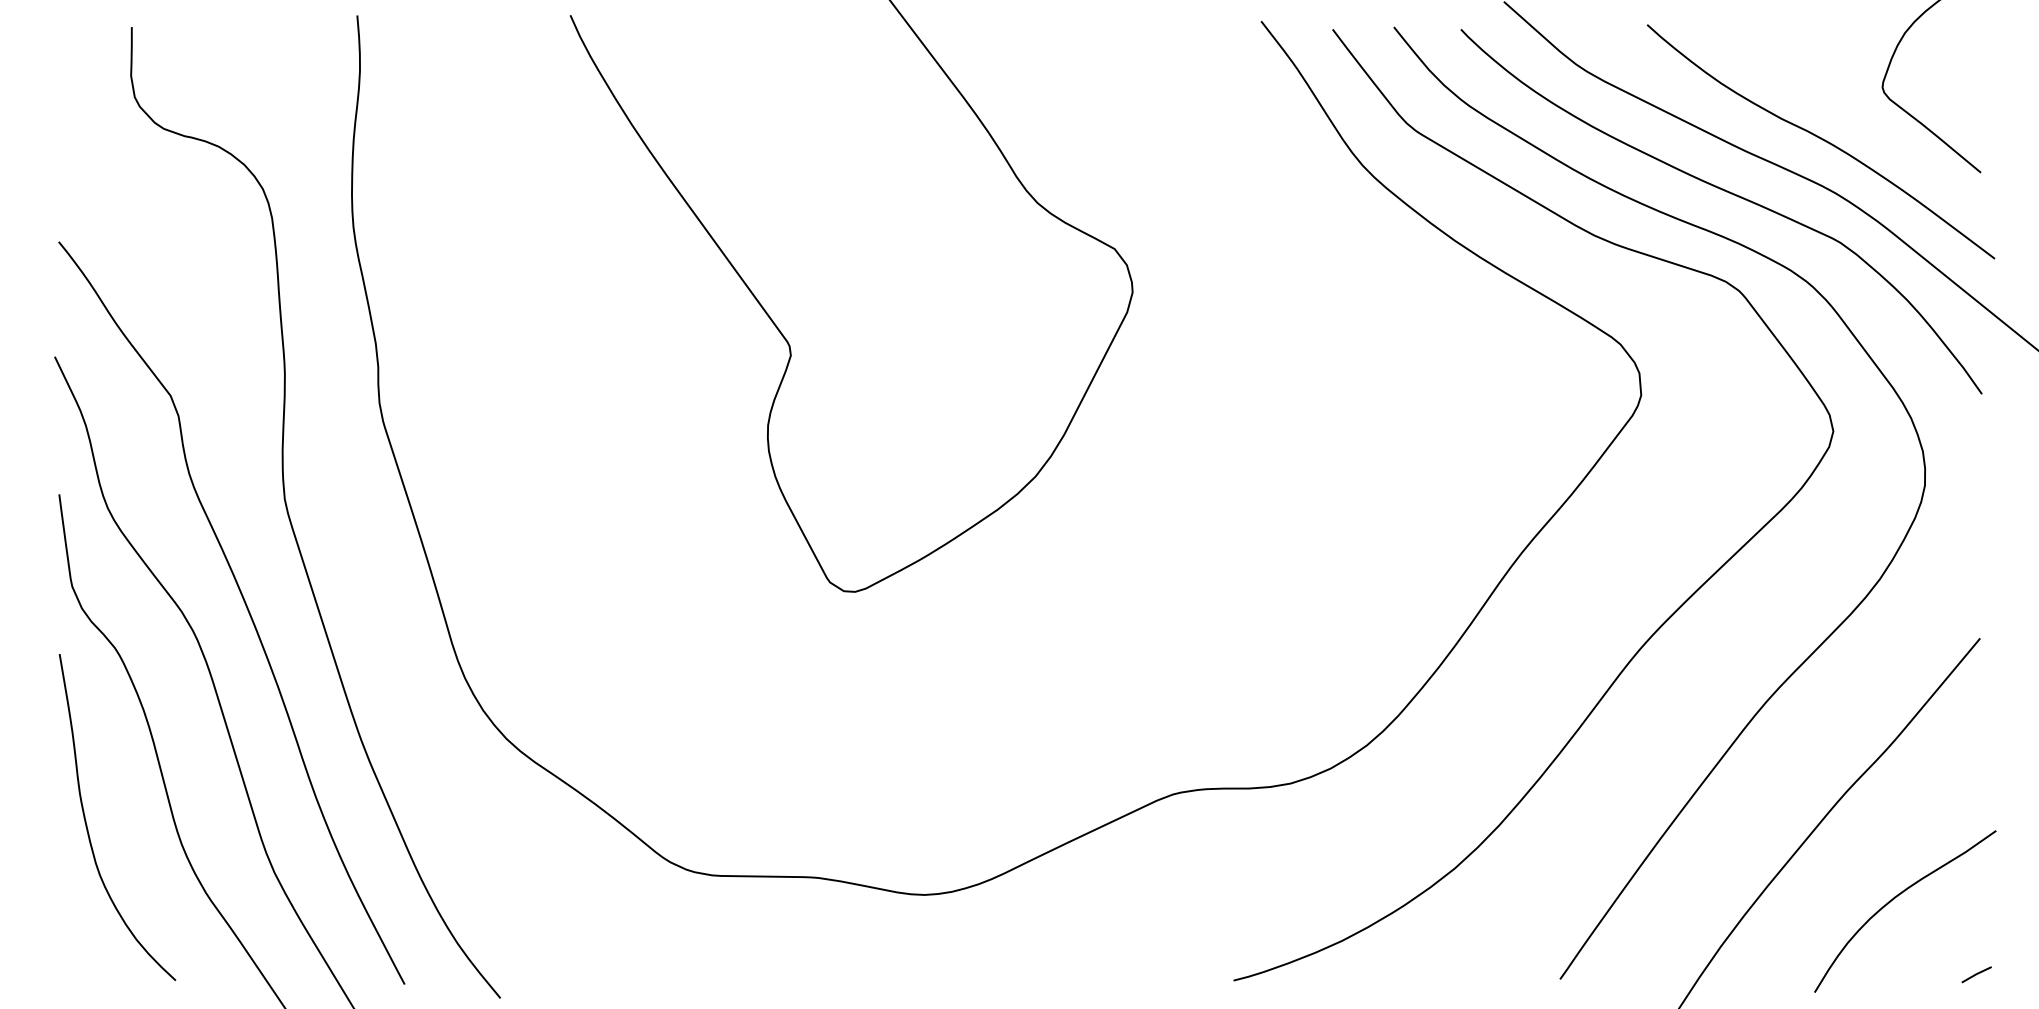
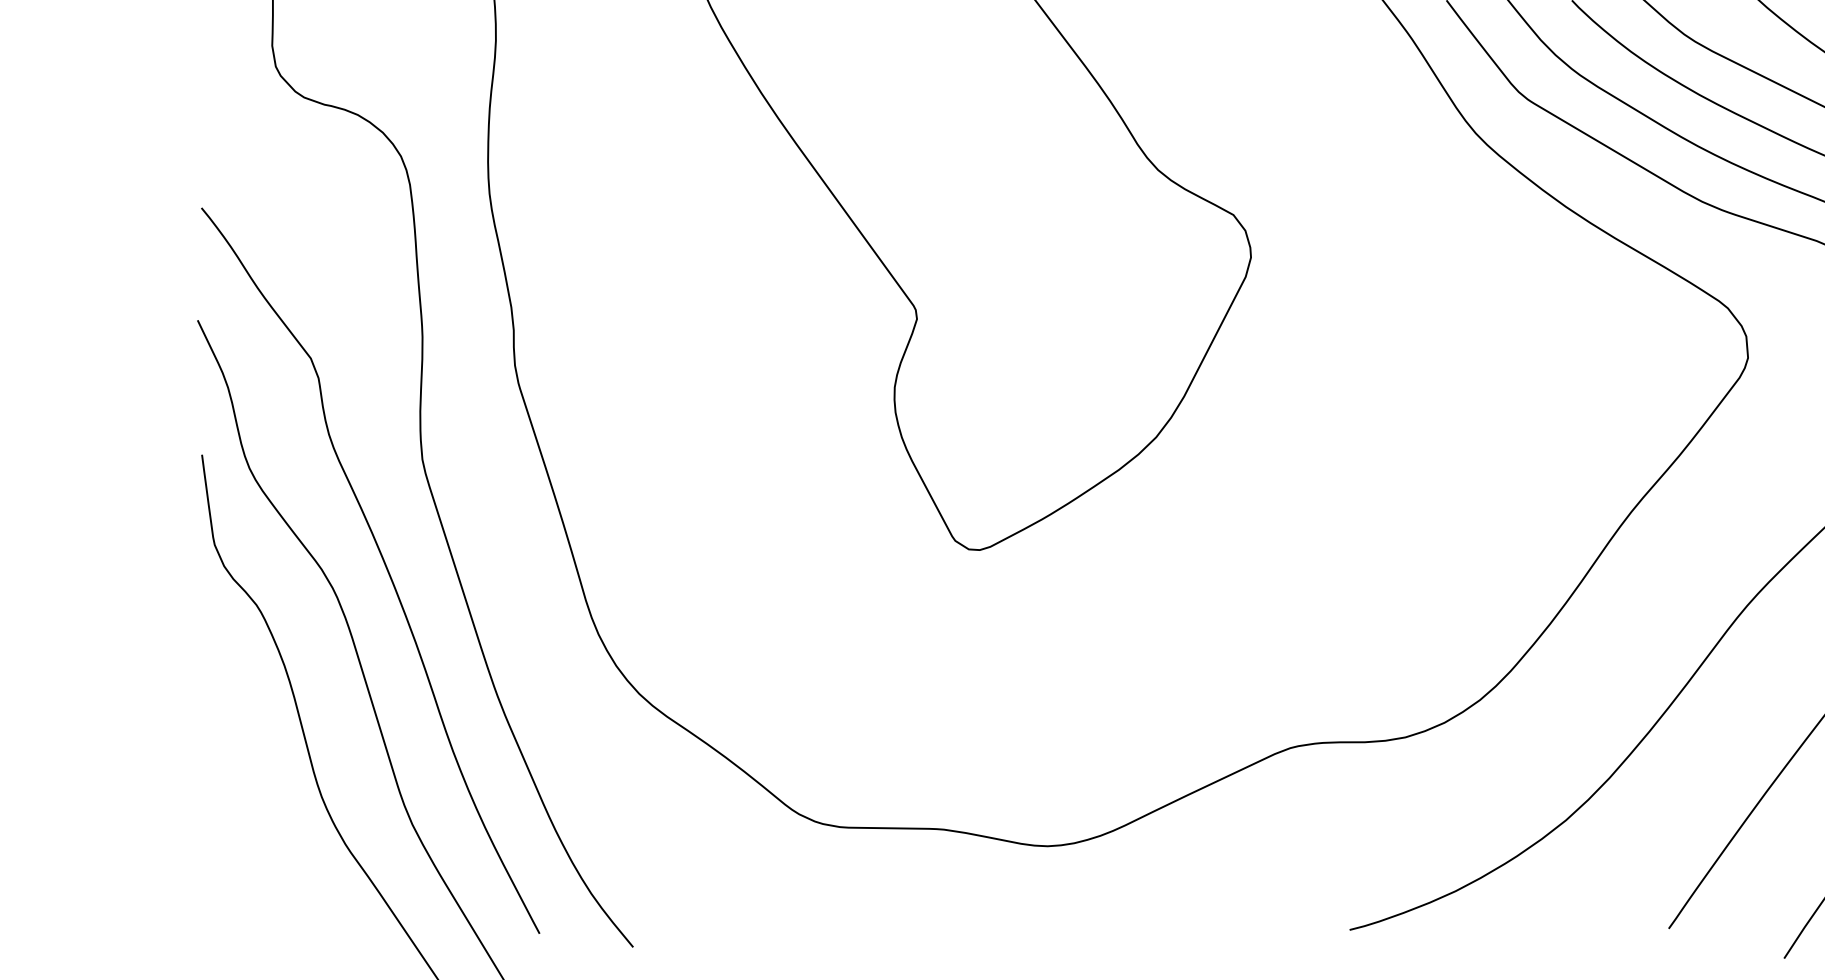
curve: (87, 824) -> (229, 777), removed

